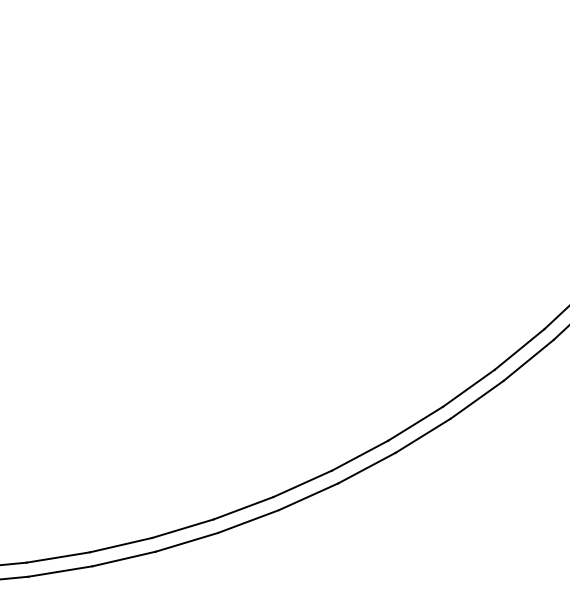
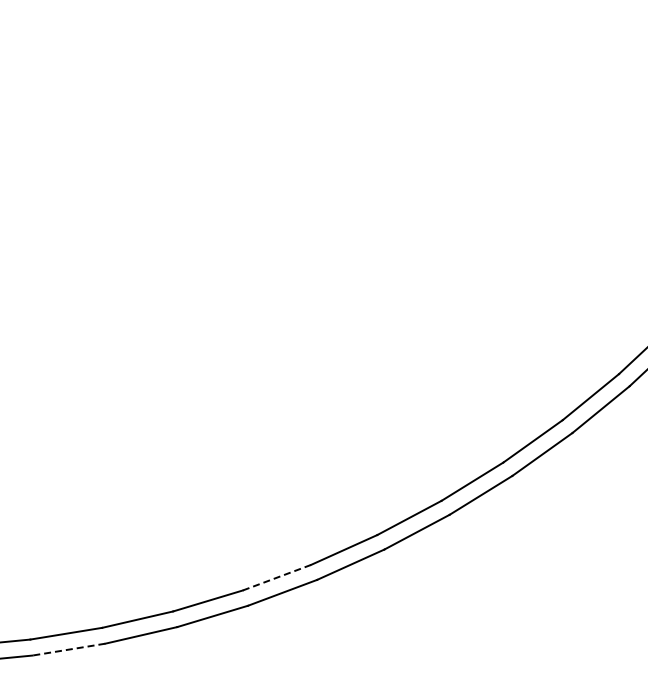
line: (244, 508) -> (277, 577), solid -> dashed
line: (60, 571) -> (68, 649), solid -> dashed

